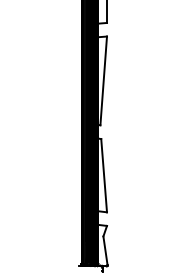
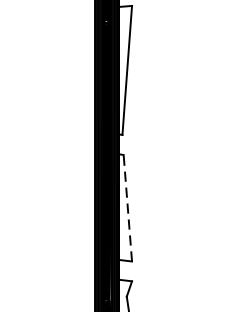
line: (104, 175) -> (128, 207), solid -> dashed

